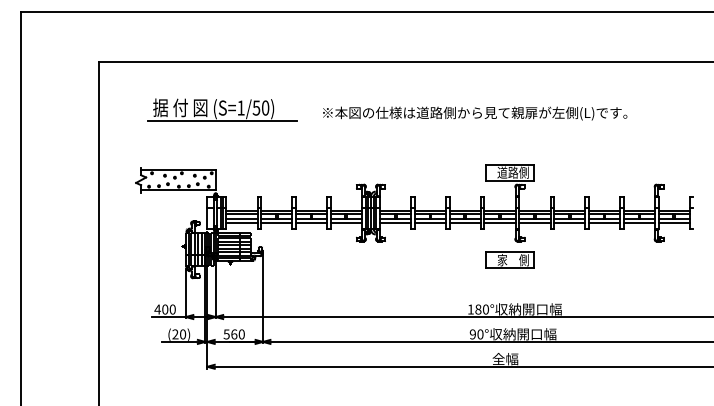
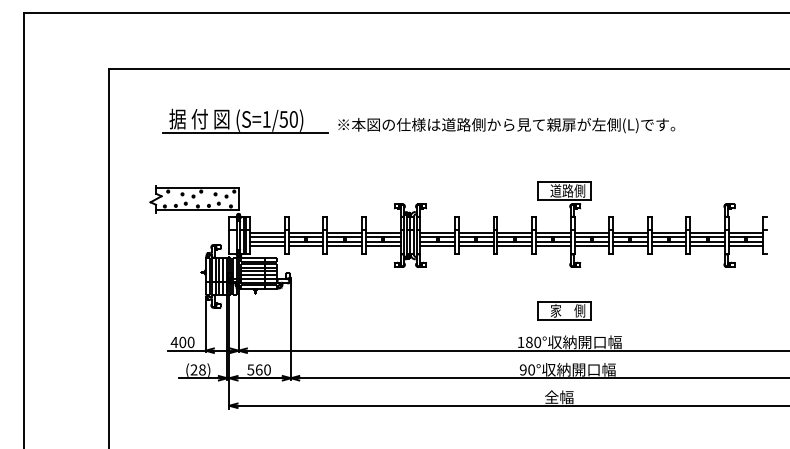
text: (474, 113) -> (506, 125), moved
part: (510, 259) -> (564, 310), moved
text: (183, 334) -> (202, 370), (20) -> (28)

